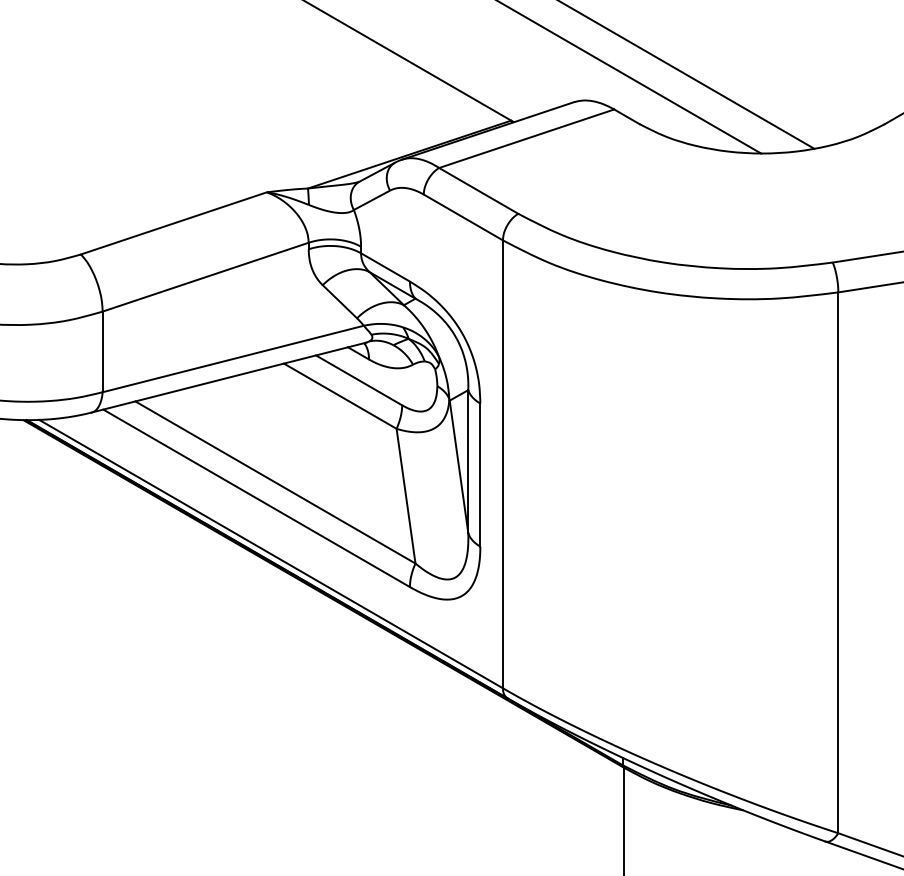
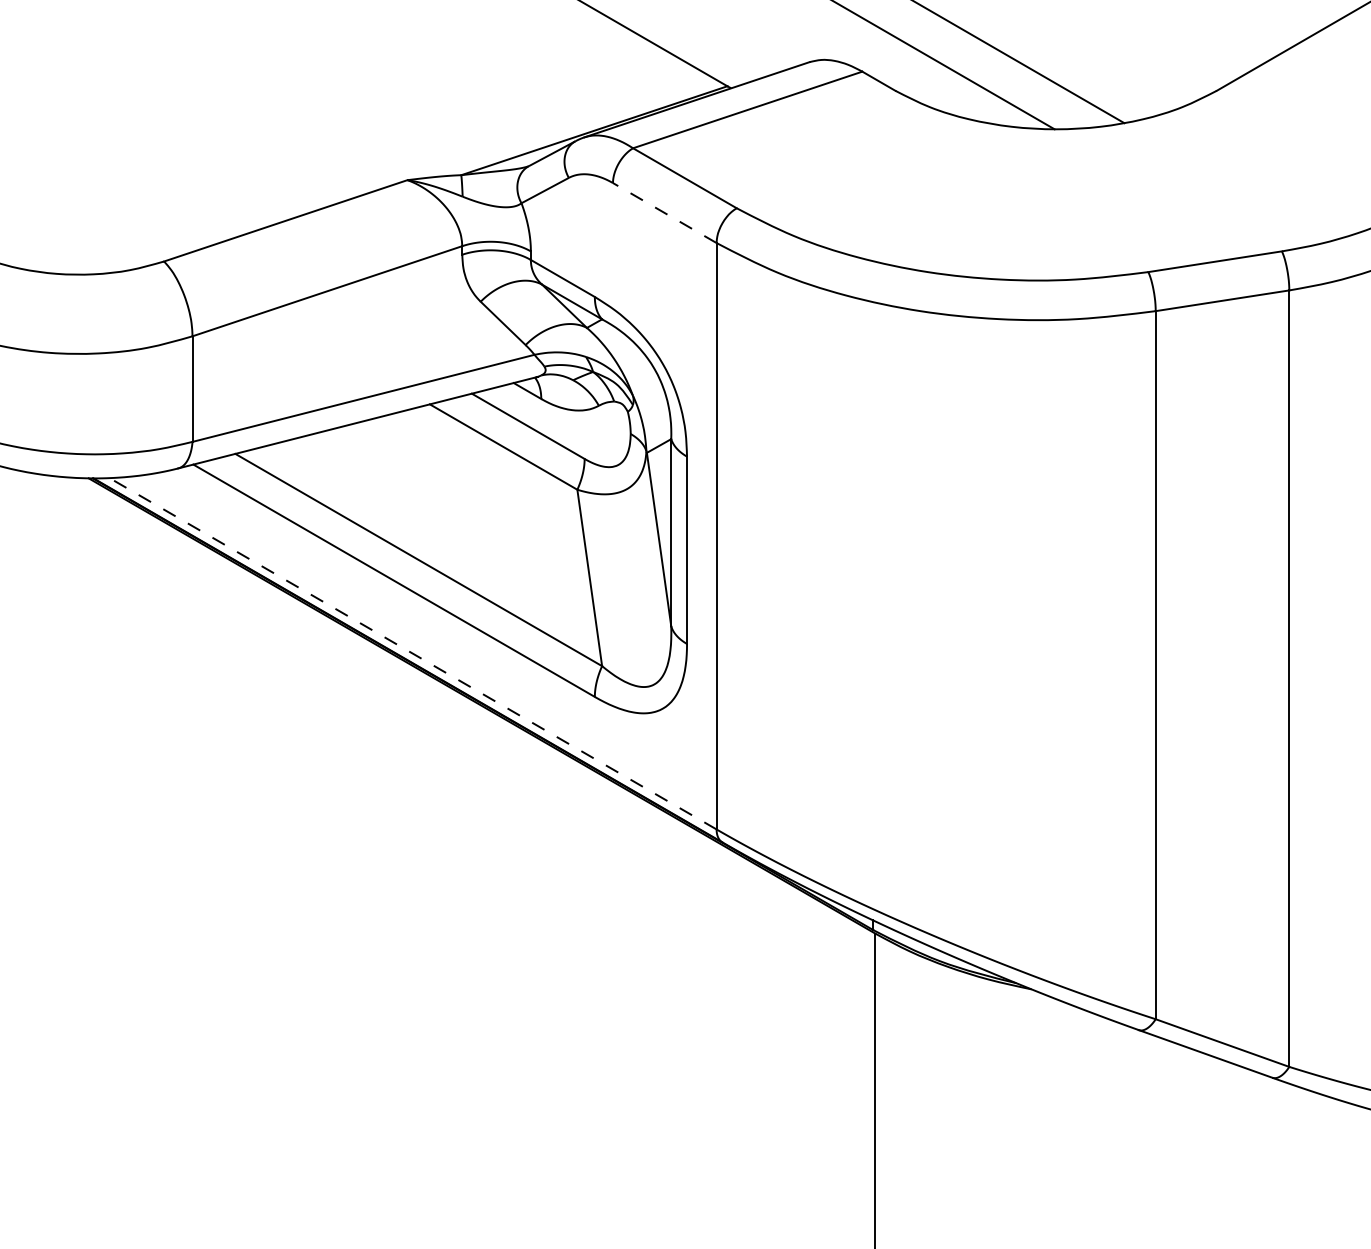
line: (463, 217) -> (664, 213), solid -> dashed
line: (271, 553) -> (413, 653), solid -> dashed

